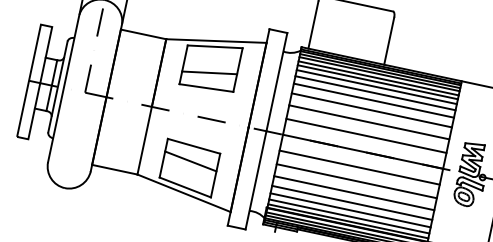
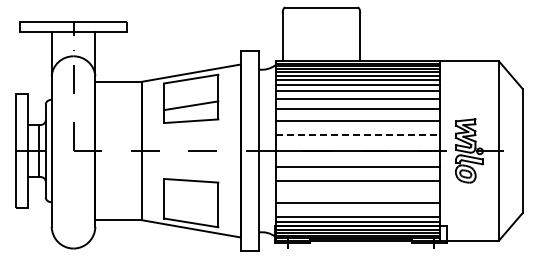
line: (366, 135) -> (357, 134), solid -> dashed
line: (191, 160) -> (191, 195), removed
line: (354, 193) -> (357, 193), removed
line: (350, 209) -> (357, 210), removed

